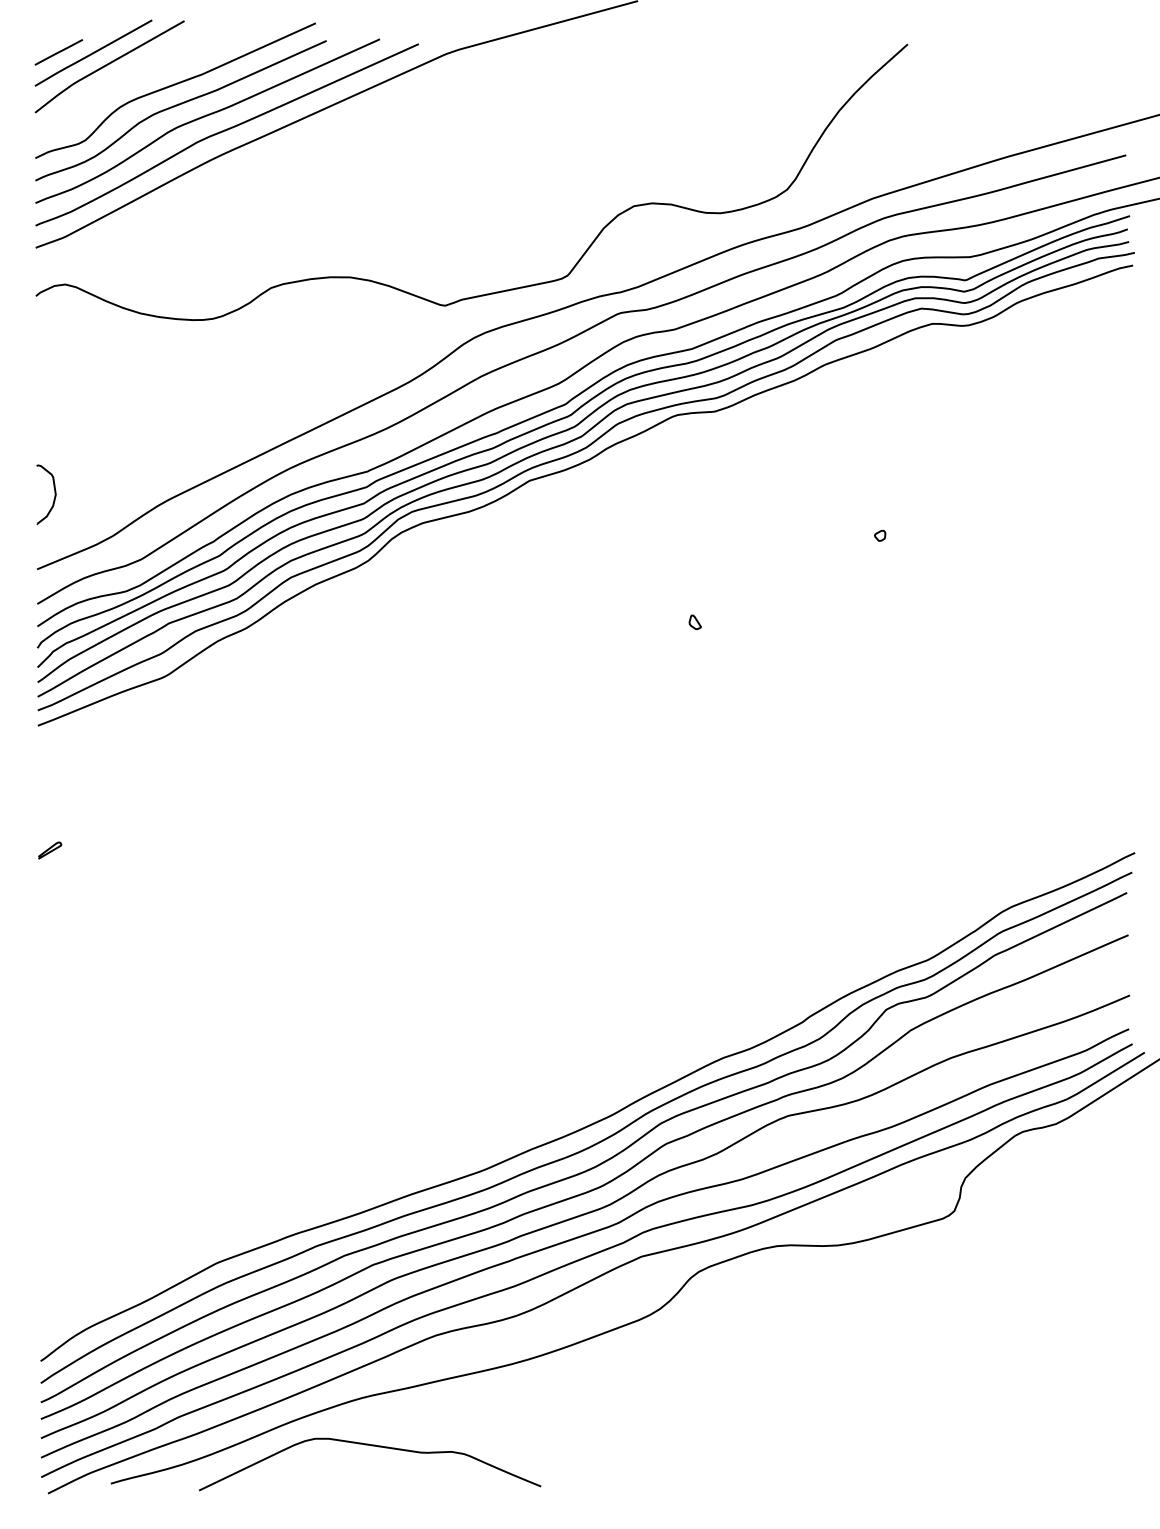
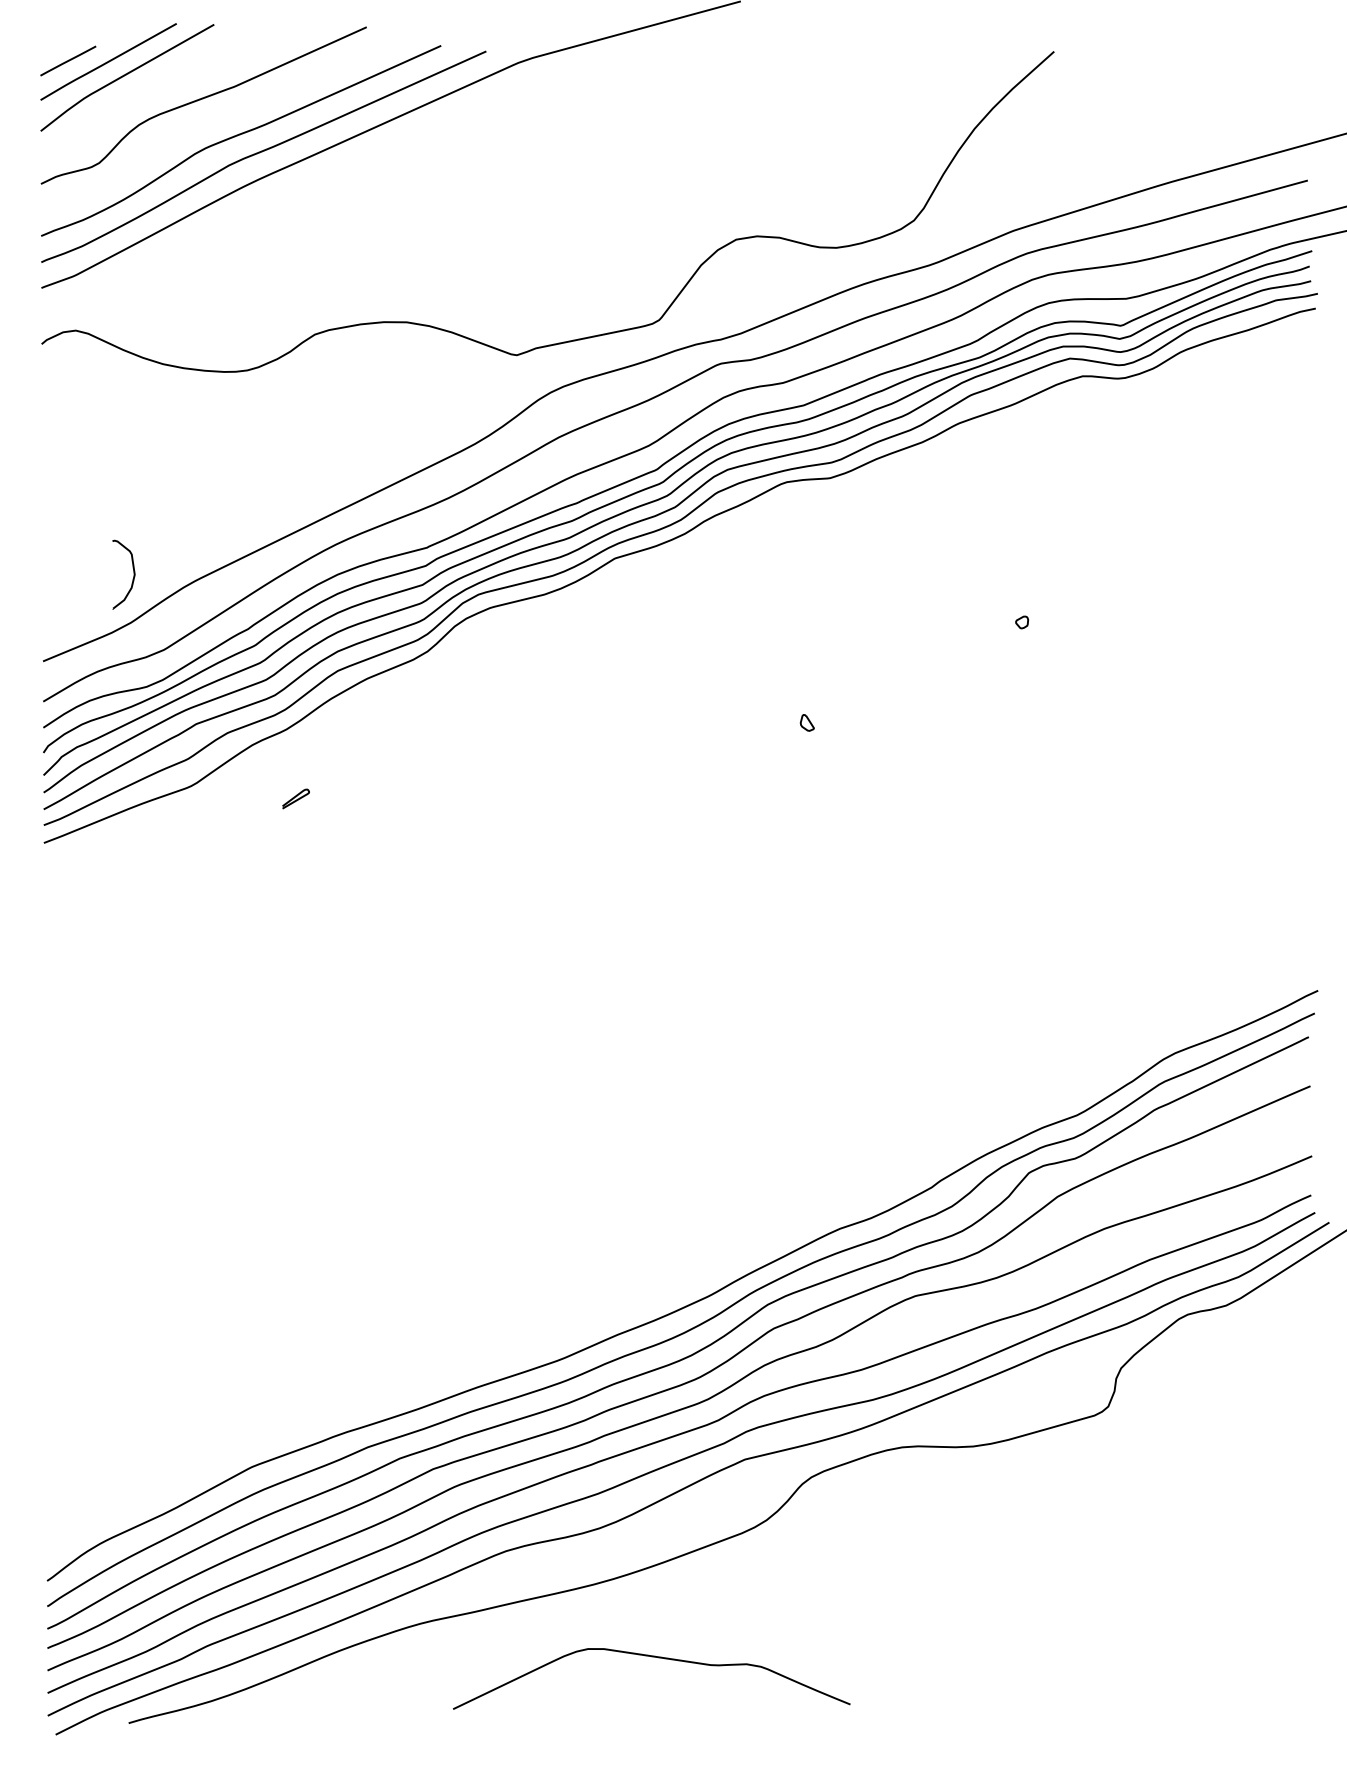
curve: (179, 105) -> (208, 122), removed
curve: (54, 494) -> (133, 574), moved
curve: (49, 849) -> (295, 797), moved
curve: (369, 1446) -> (651, 1657), moved

